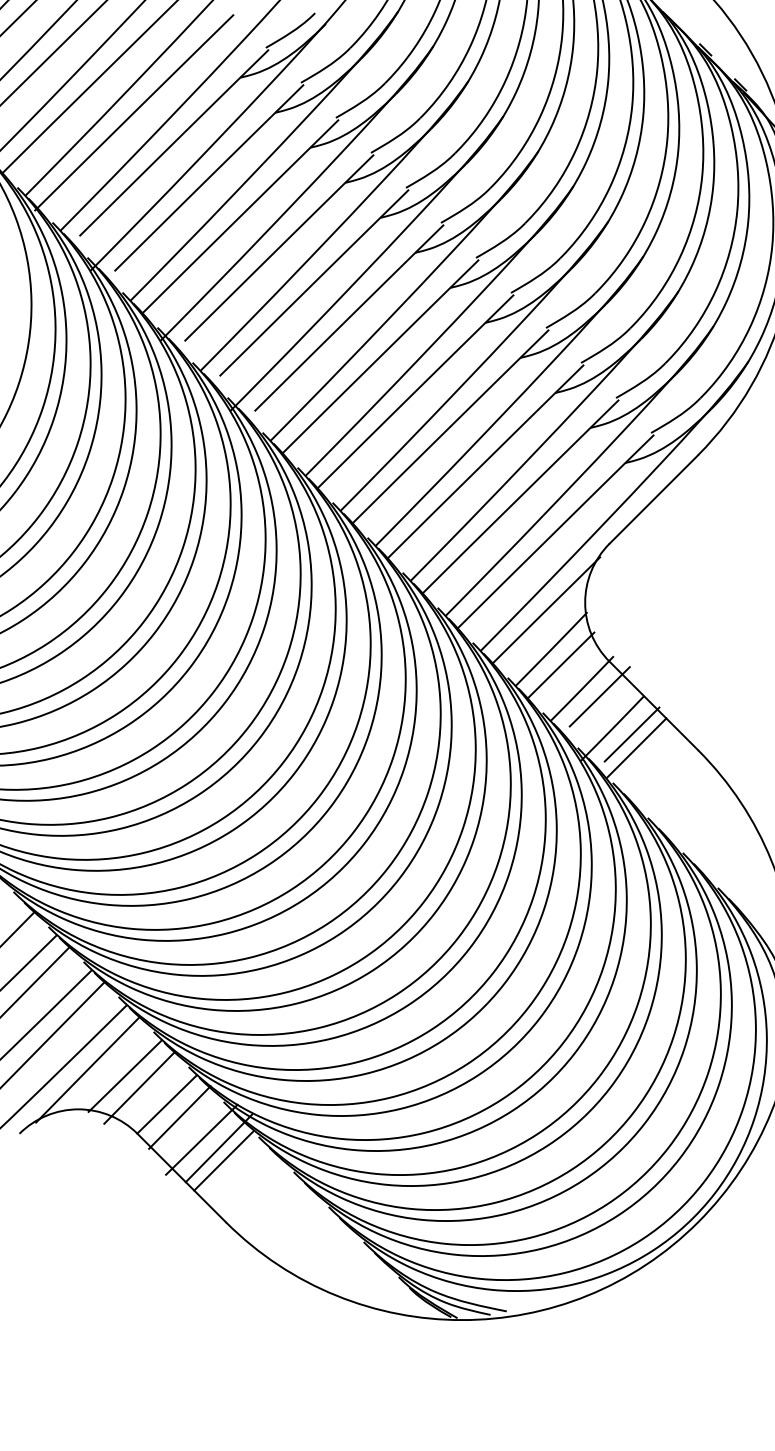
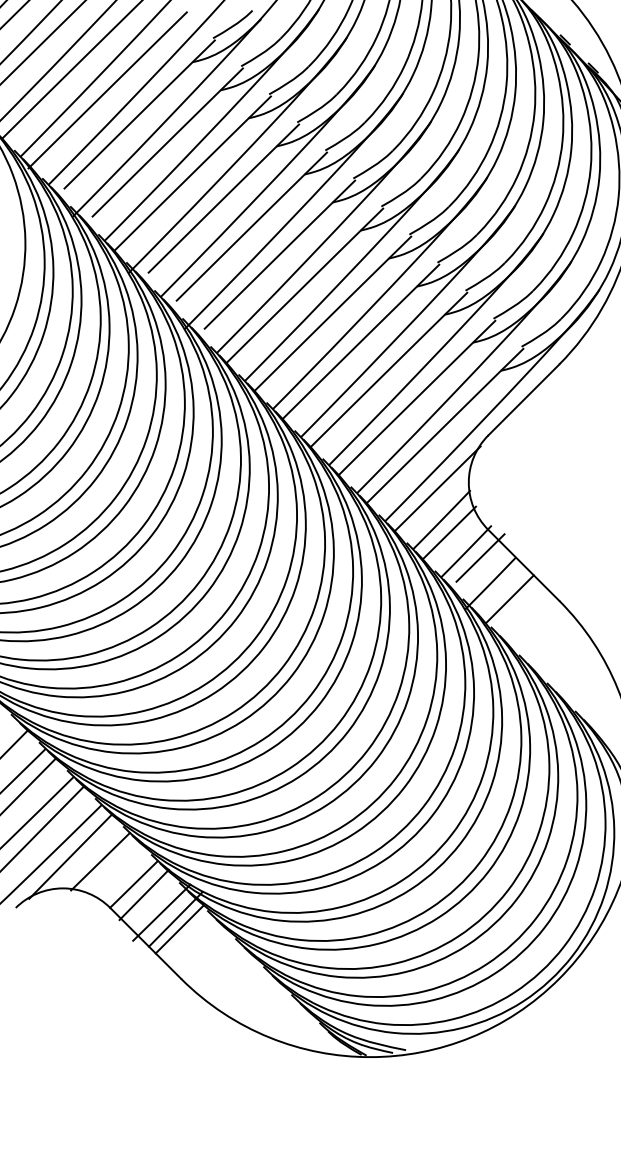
line: (631, 734) -> (505, 588), removed
line: (139, 1087) -> (111, 870), removed

